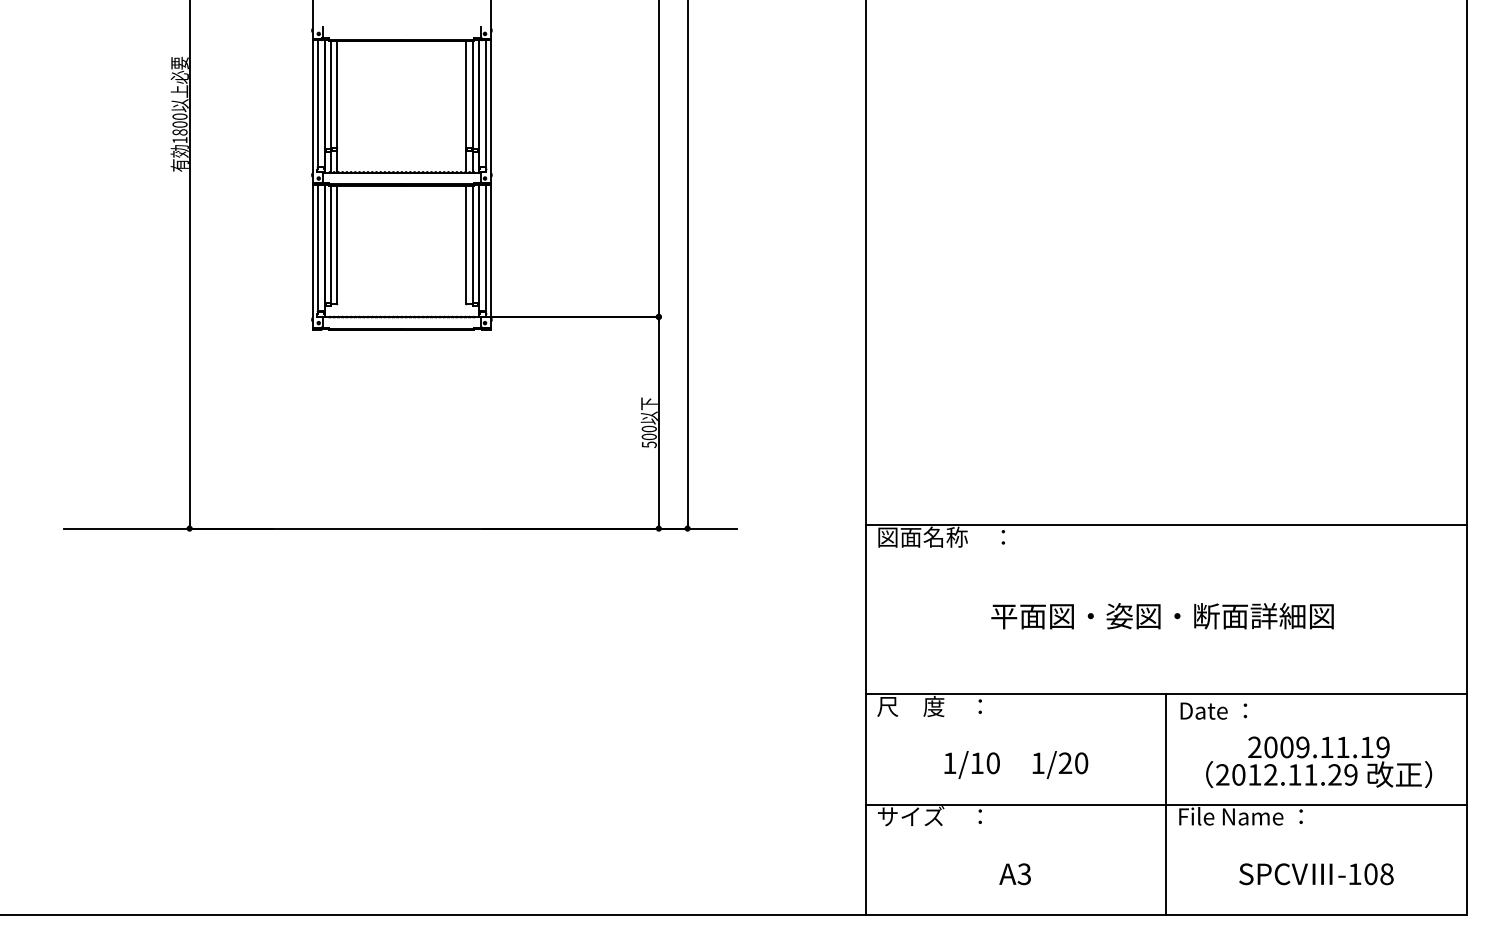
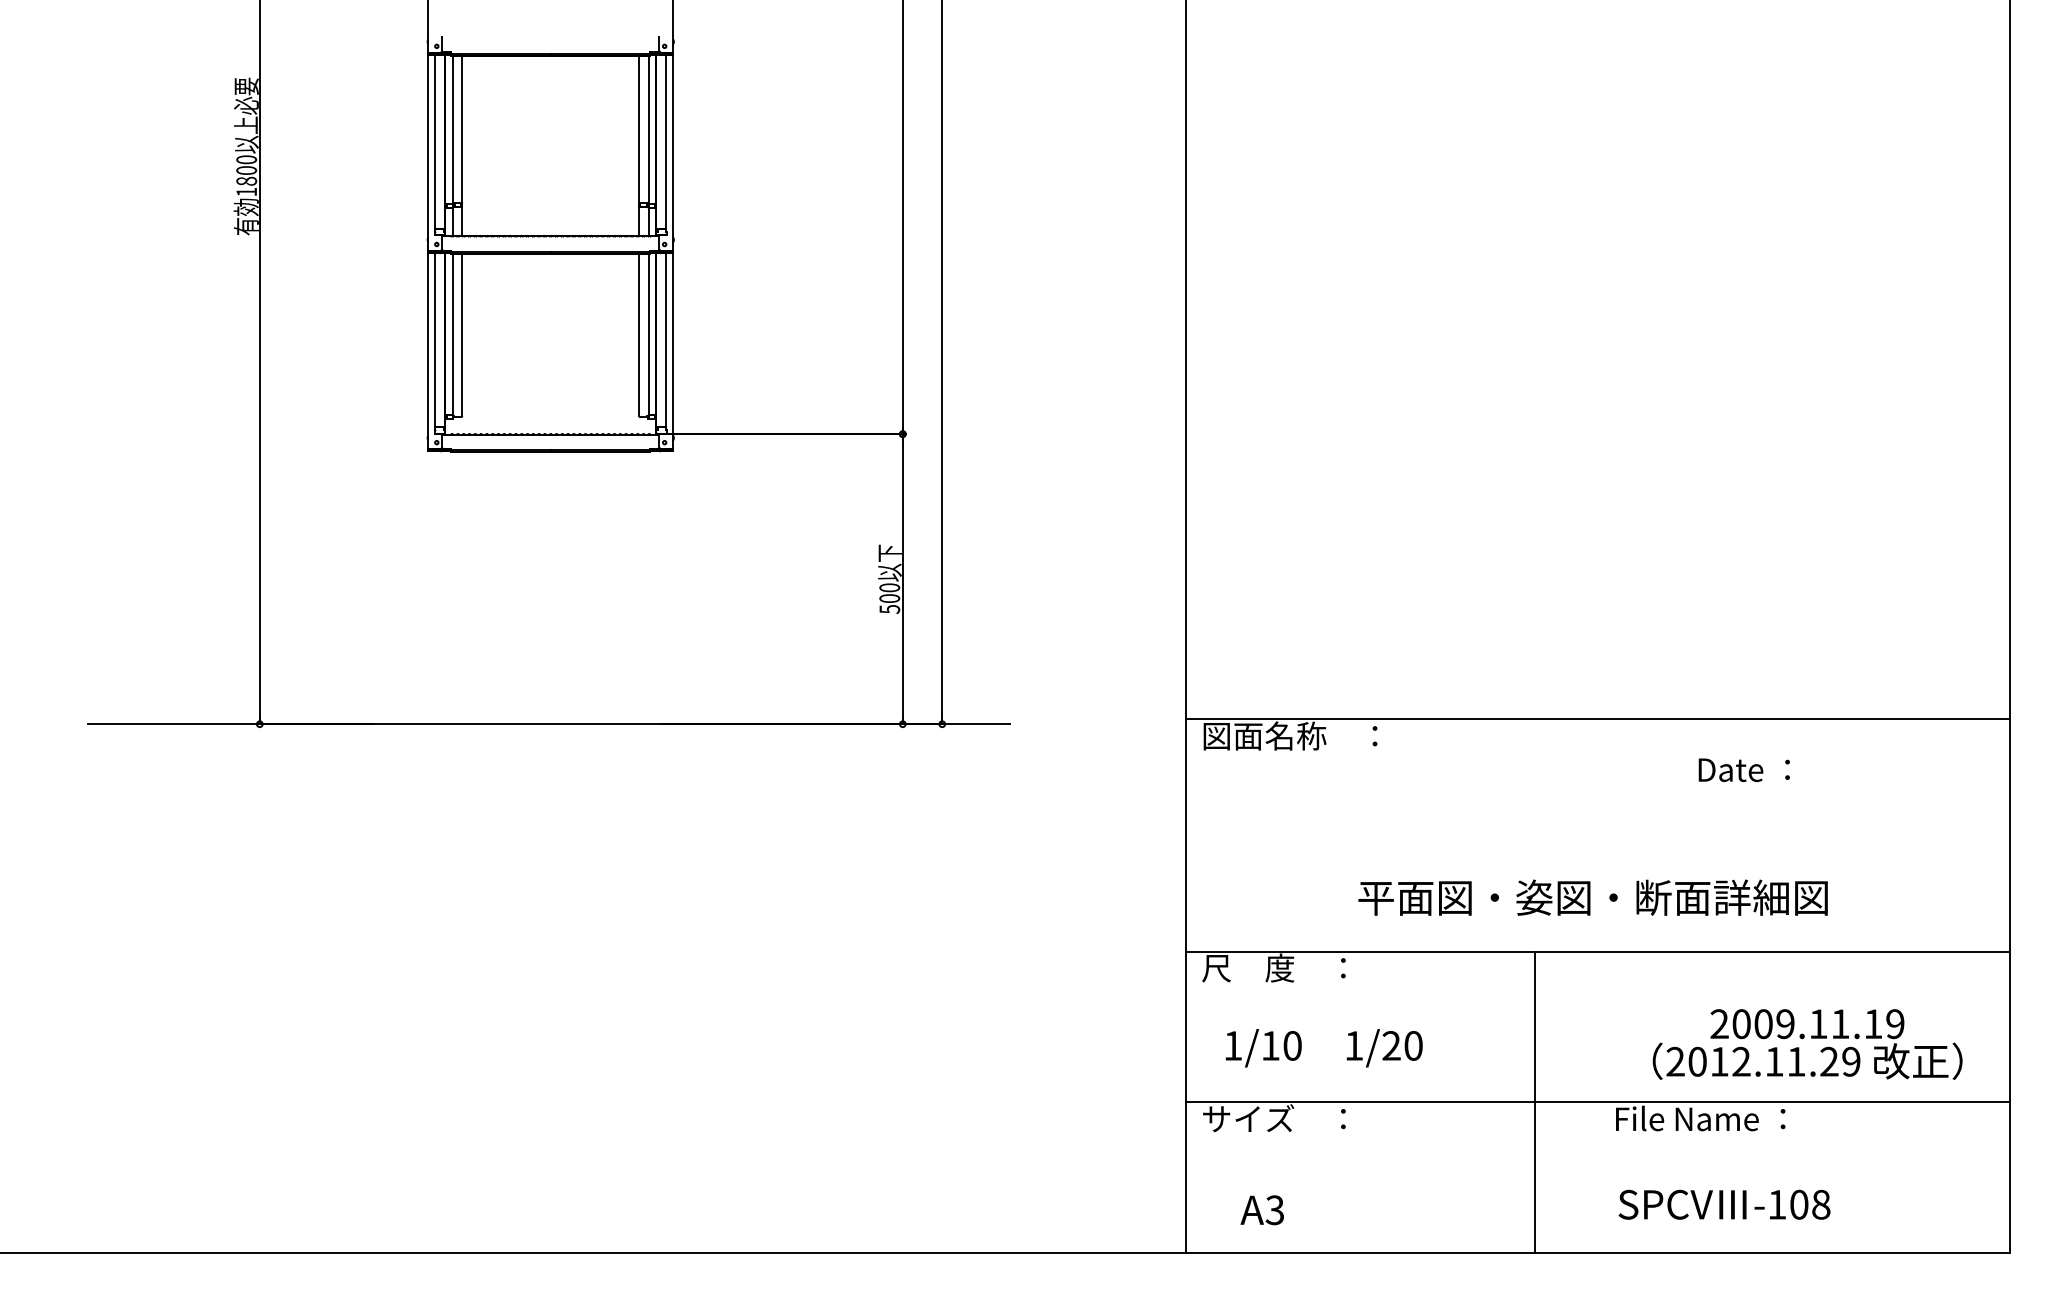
text: (1162, 616) -> (1593, 898), moved
text: (1213, 710) -> (1743, 769), moved
text: (1016, 764) -> (1324, 1047), moved
line: (1166, 804) -> (1535, 1102), moved
text: (1014, 874) -> (1261, 1210), moved
text: (1316, 874) -> (1724, 1205), moved

